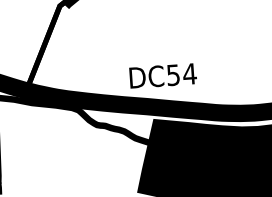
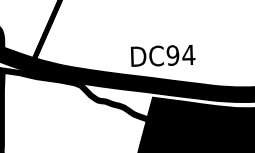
text: (172, 74) -> (172, 54), DC54 -> DC94

